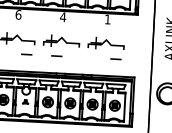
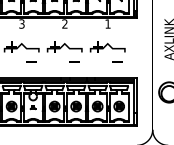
text: (18, 14) -> (21, 23), 6 -> 3
text: (62, 16) -> (64, 23), 4 -> 2
line: (56, 55) -> (74, 61), moved

